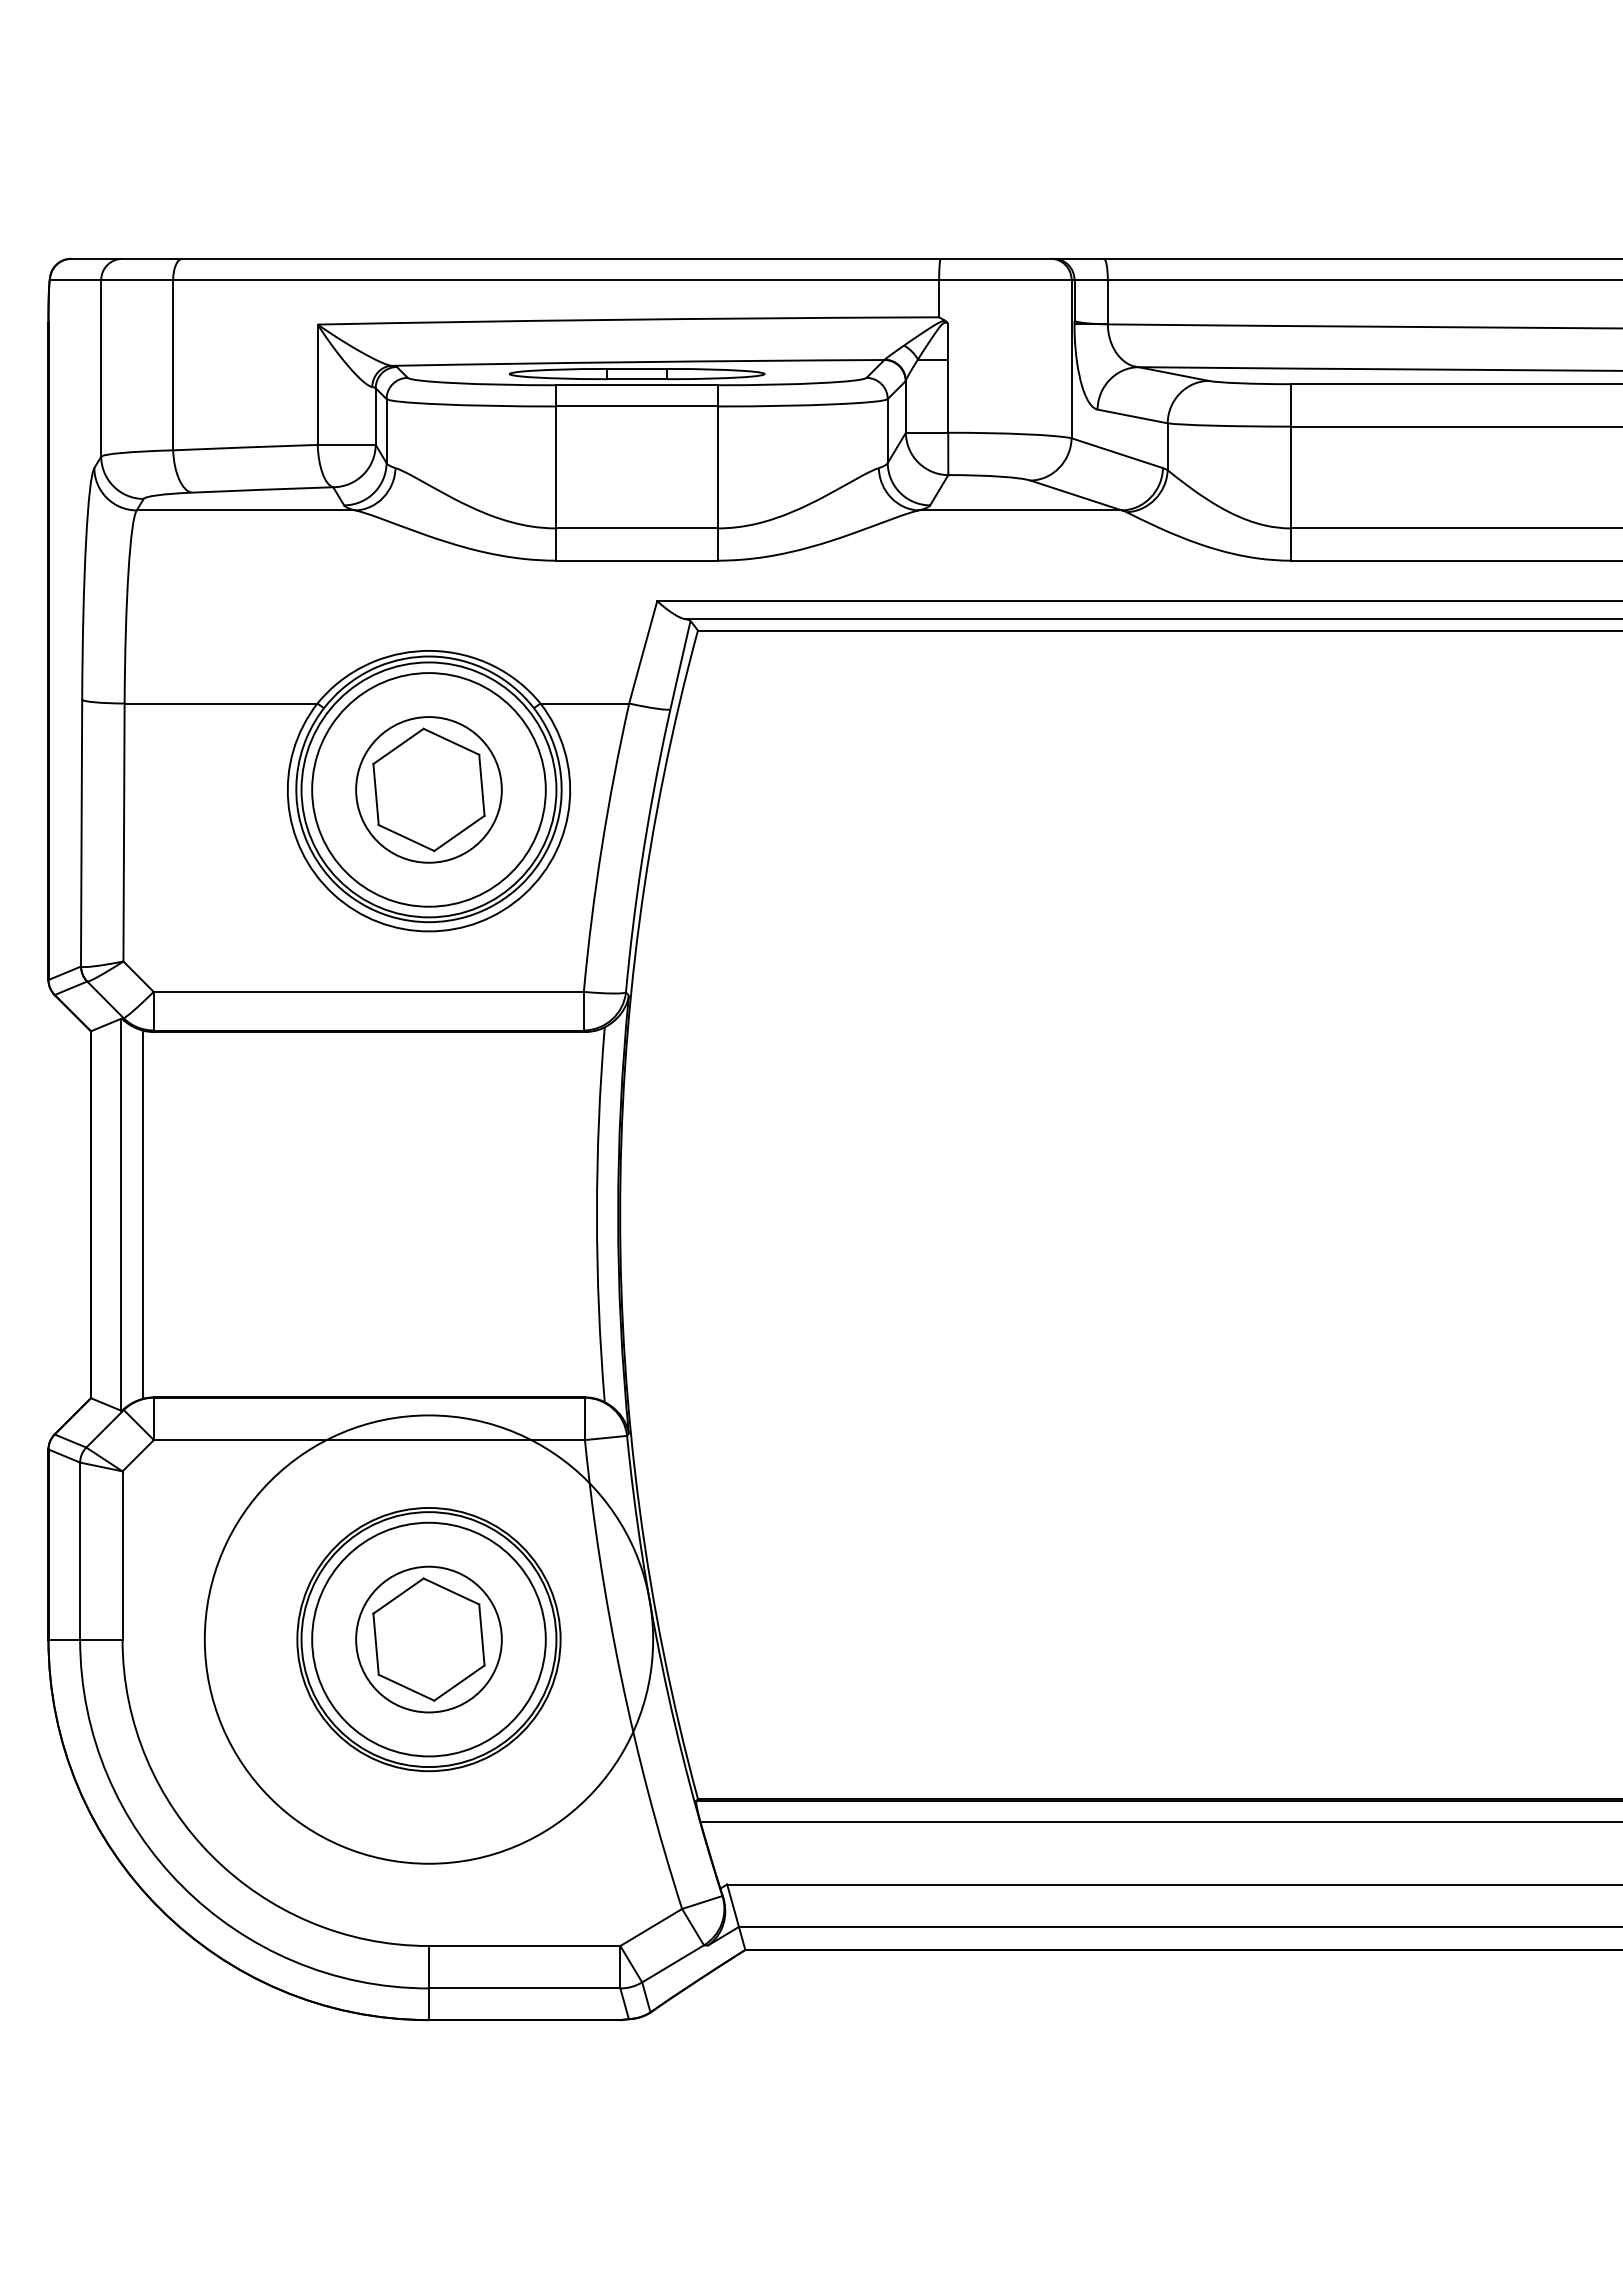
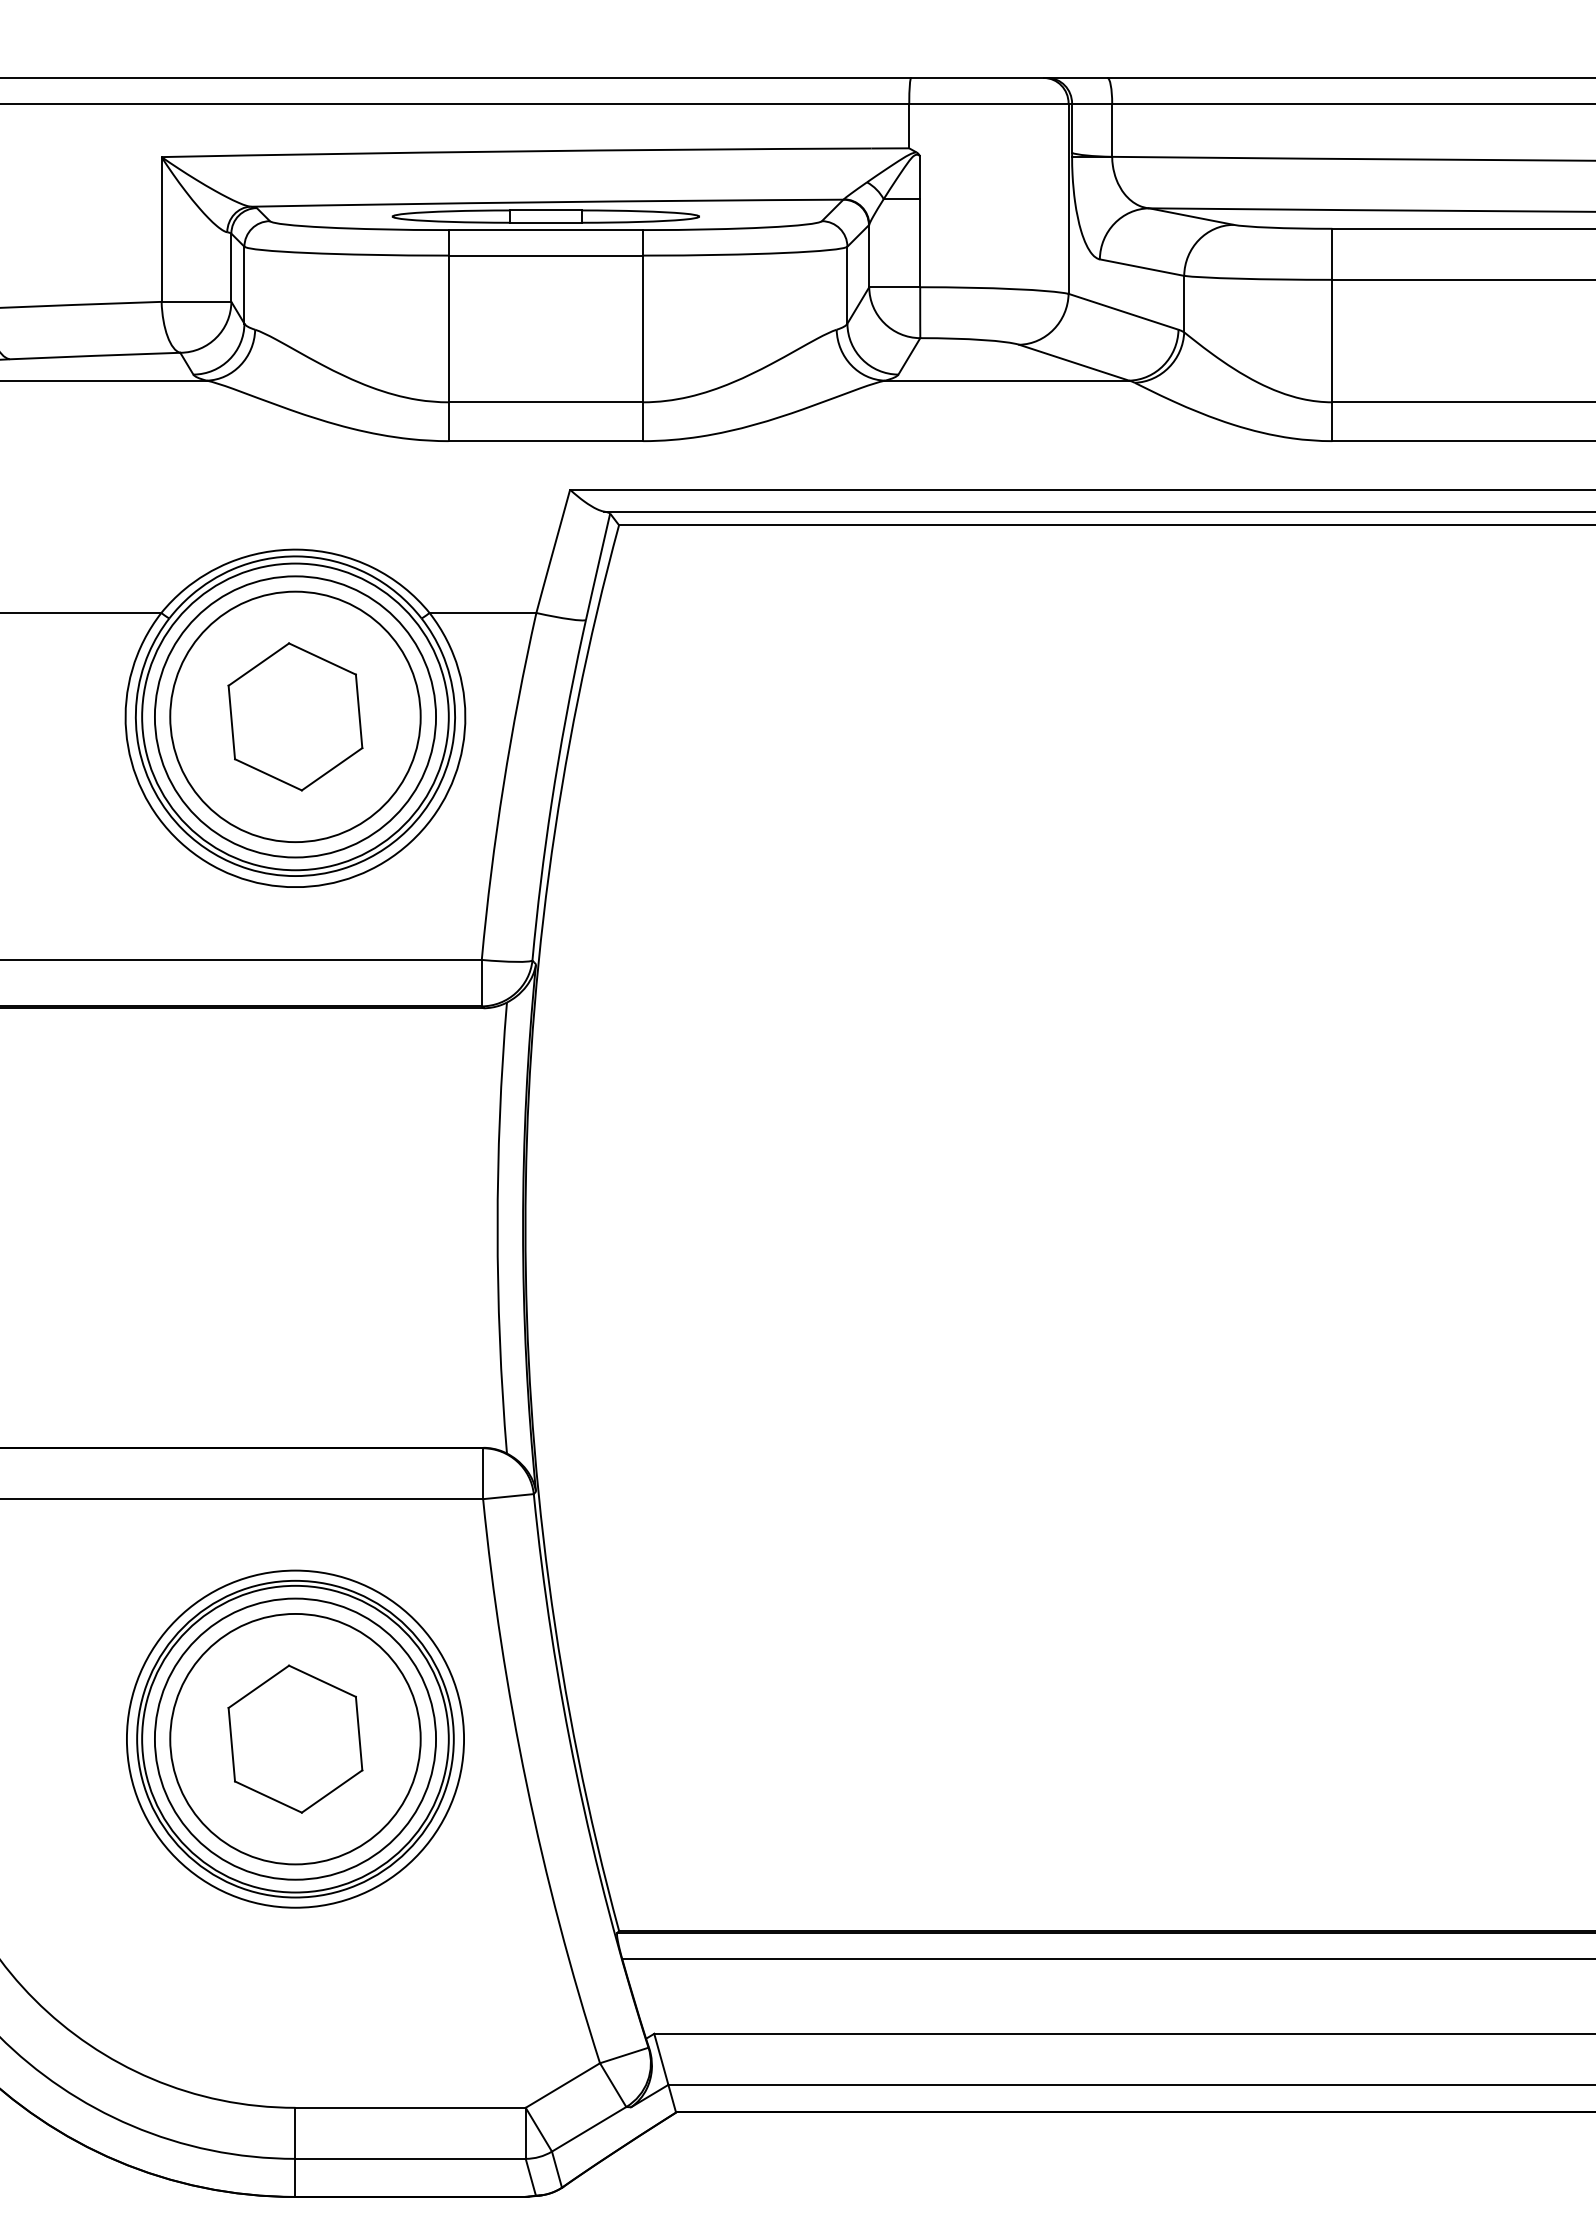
circle: (428, 789) -> (294, 716), size x1.43
circle: (428, 1639) -> (294, 1739), size x0.62
circle: (428, 1639) -> (294, 1739), size x1.43

